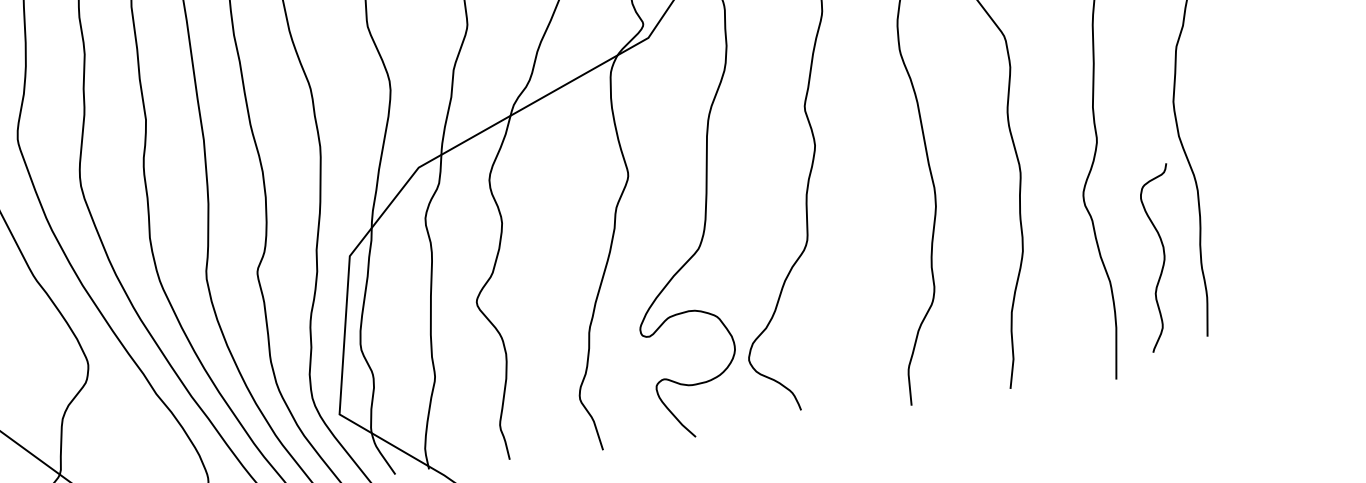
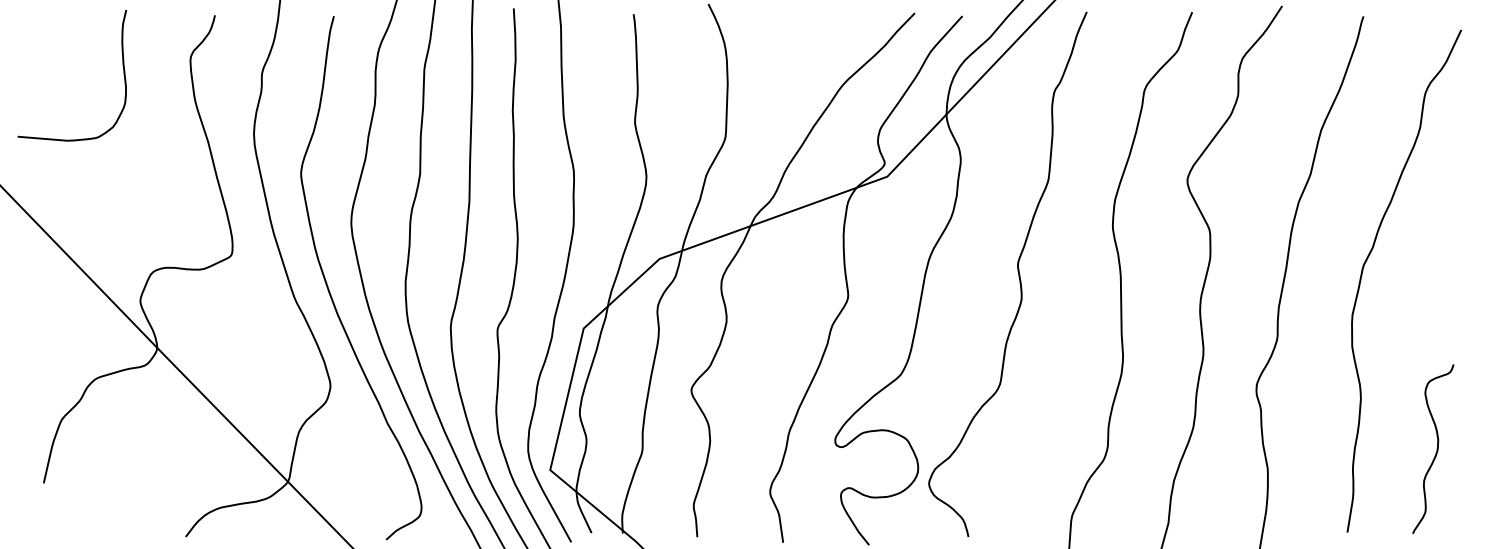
curve: (1163, 256) -> (1436, 448), moved

